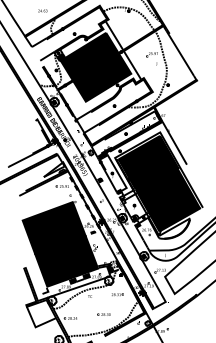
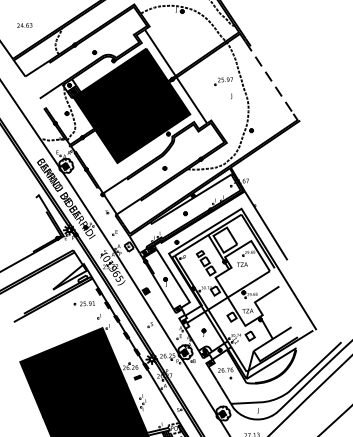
text: (42, 10) -> (24, 24), moved
line: (180, 53) -> (269, 77), solid -> dashed
fill: (159, 183) -> (243, 292), removed

